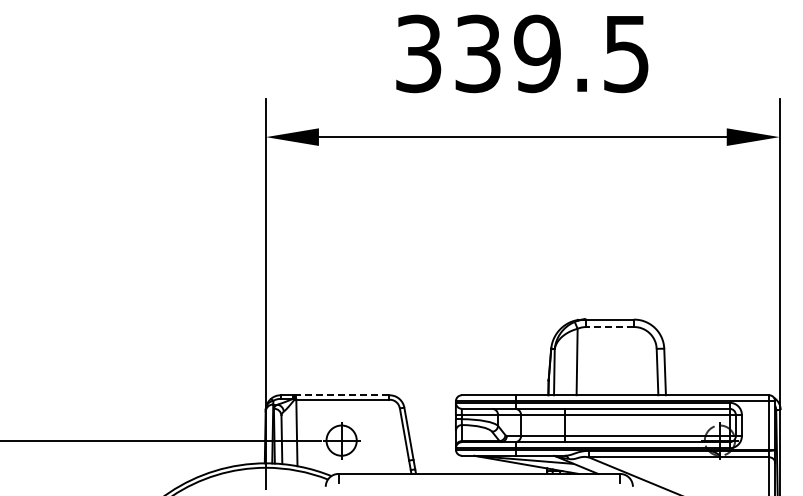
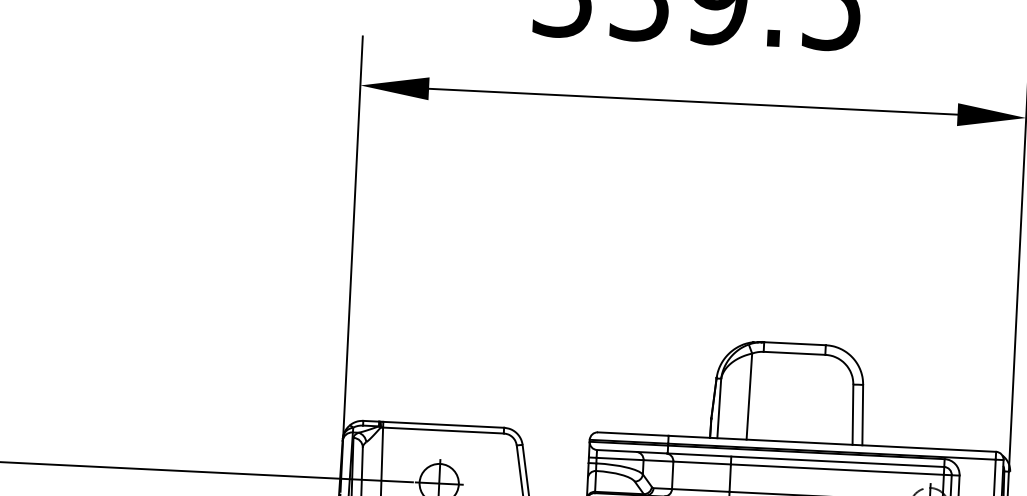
line: (610, 327) -> (794, 353), dashed -> solid
line: (342, 395) -> (443, 425), dashed -> solid

